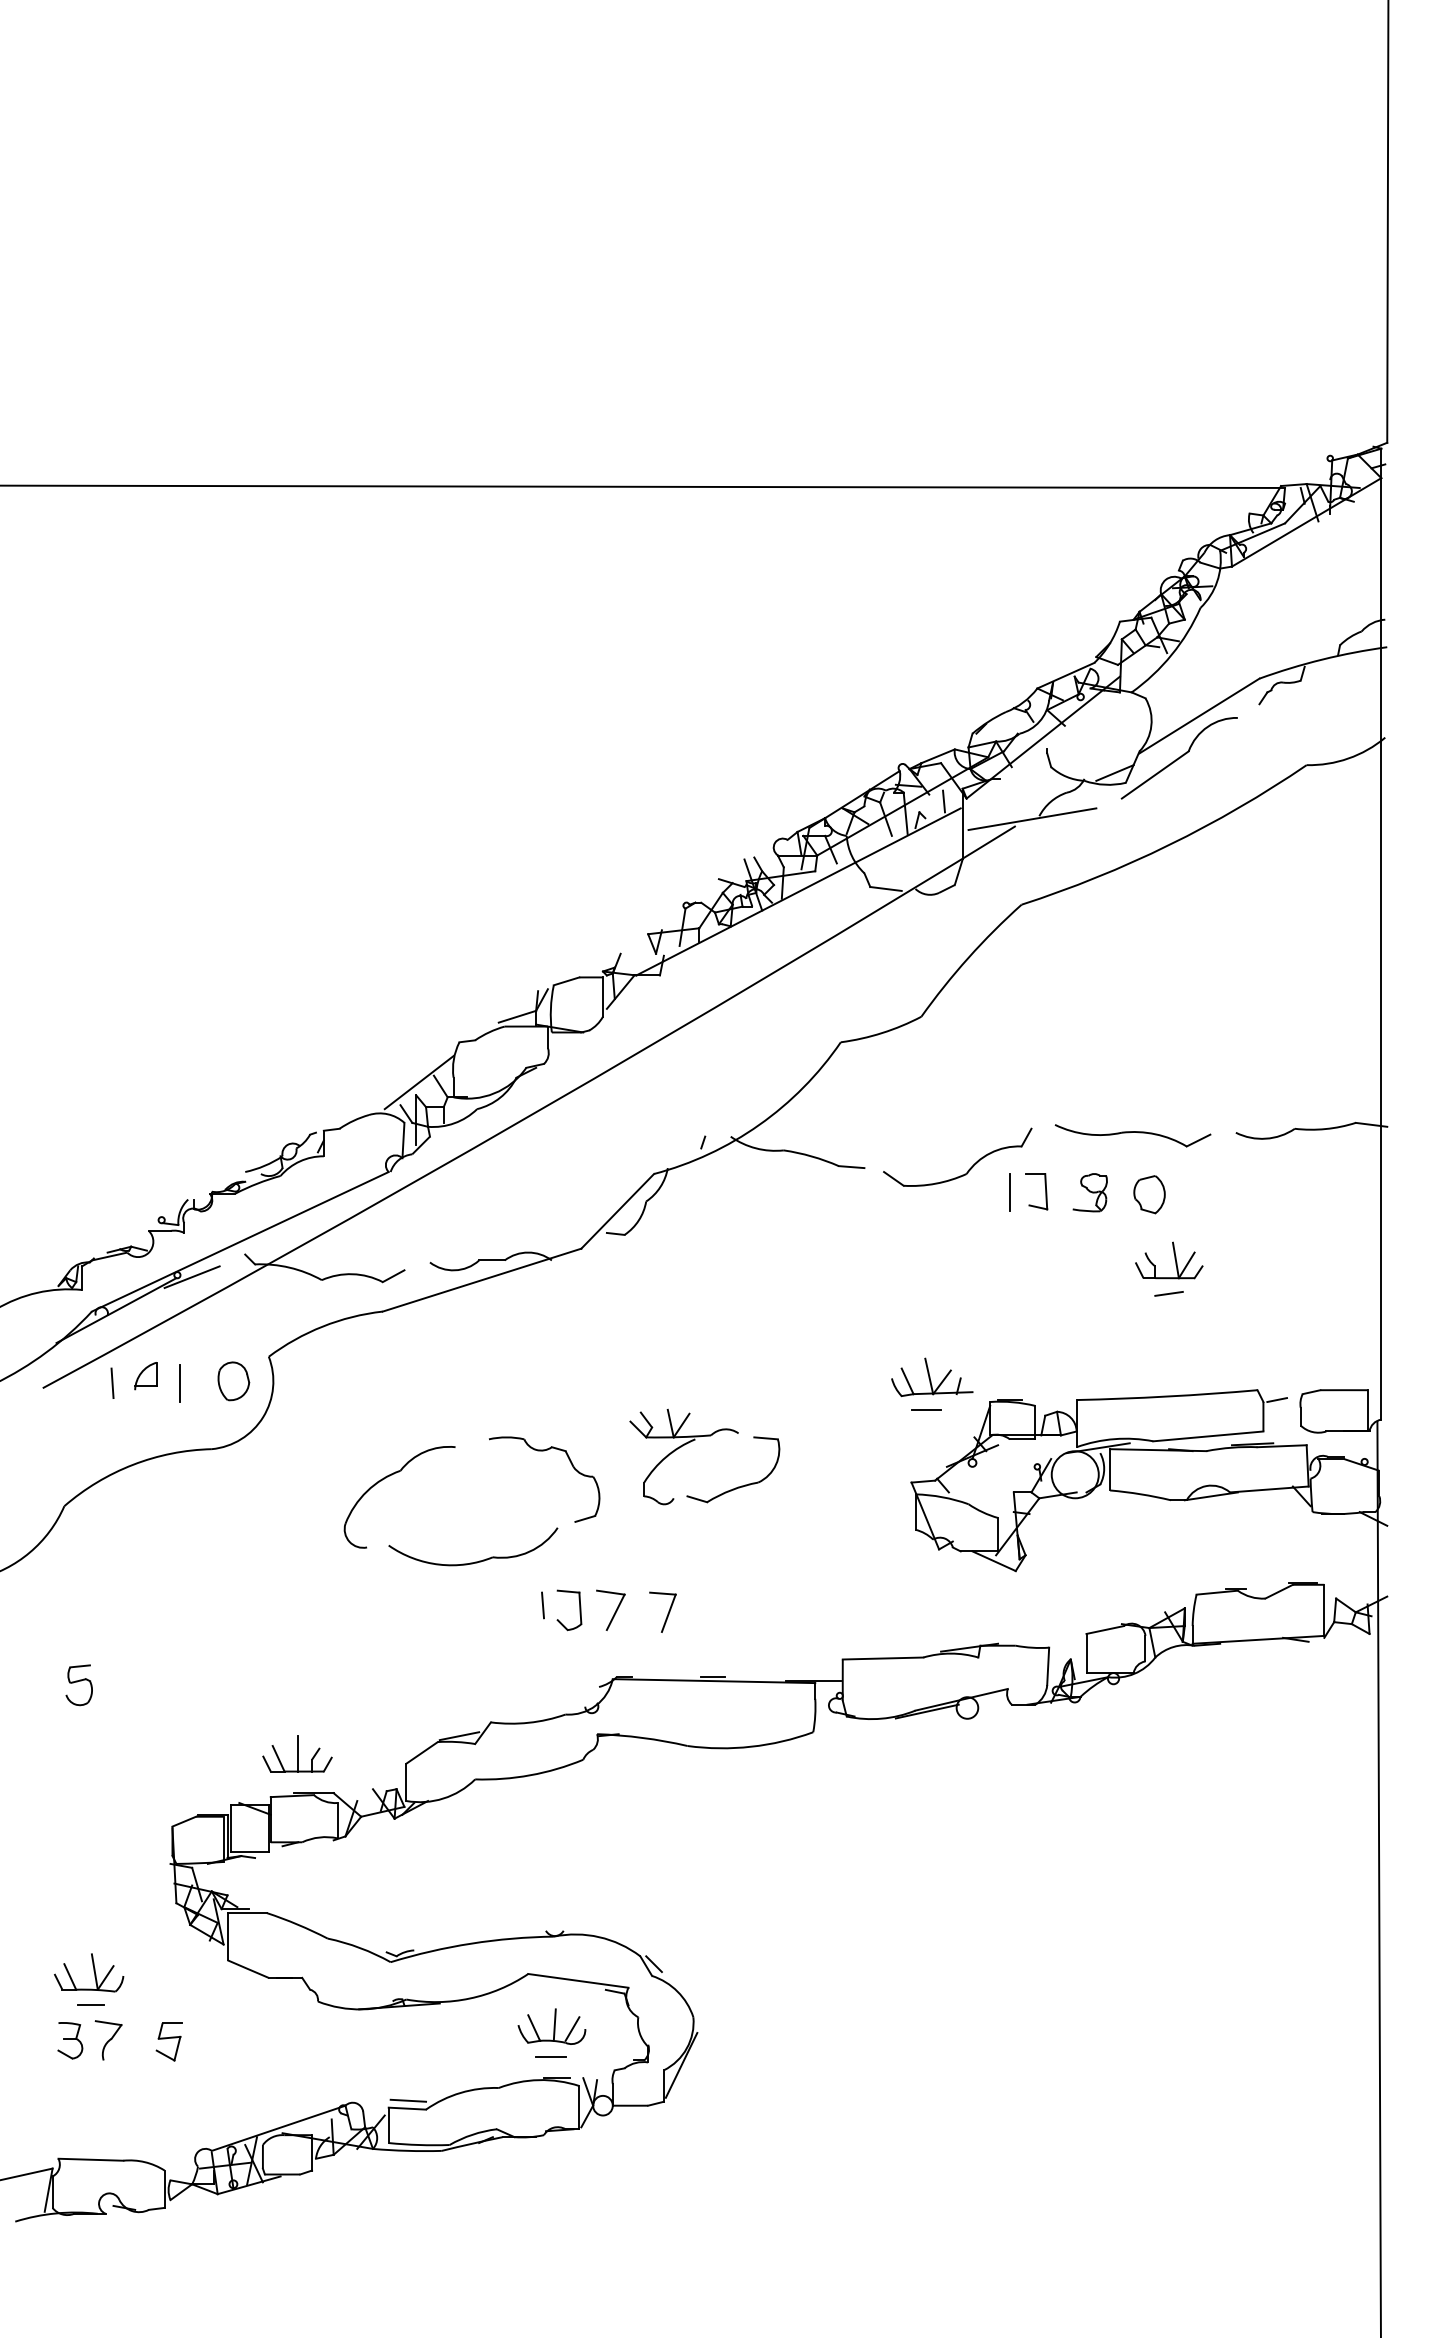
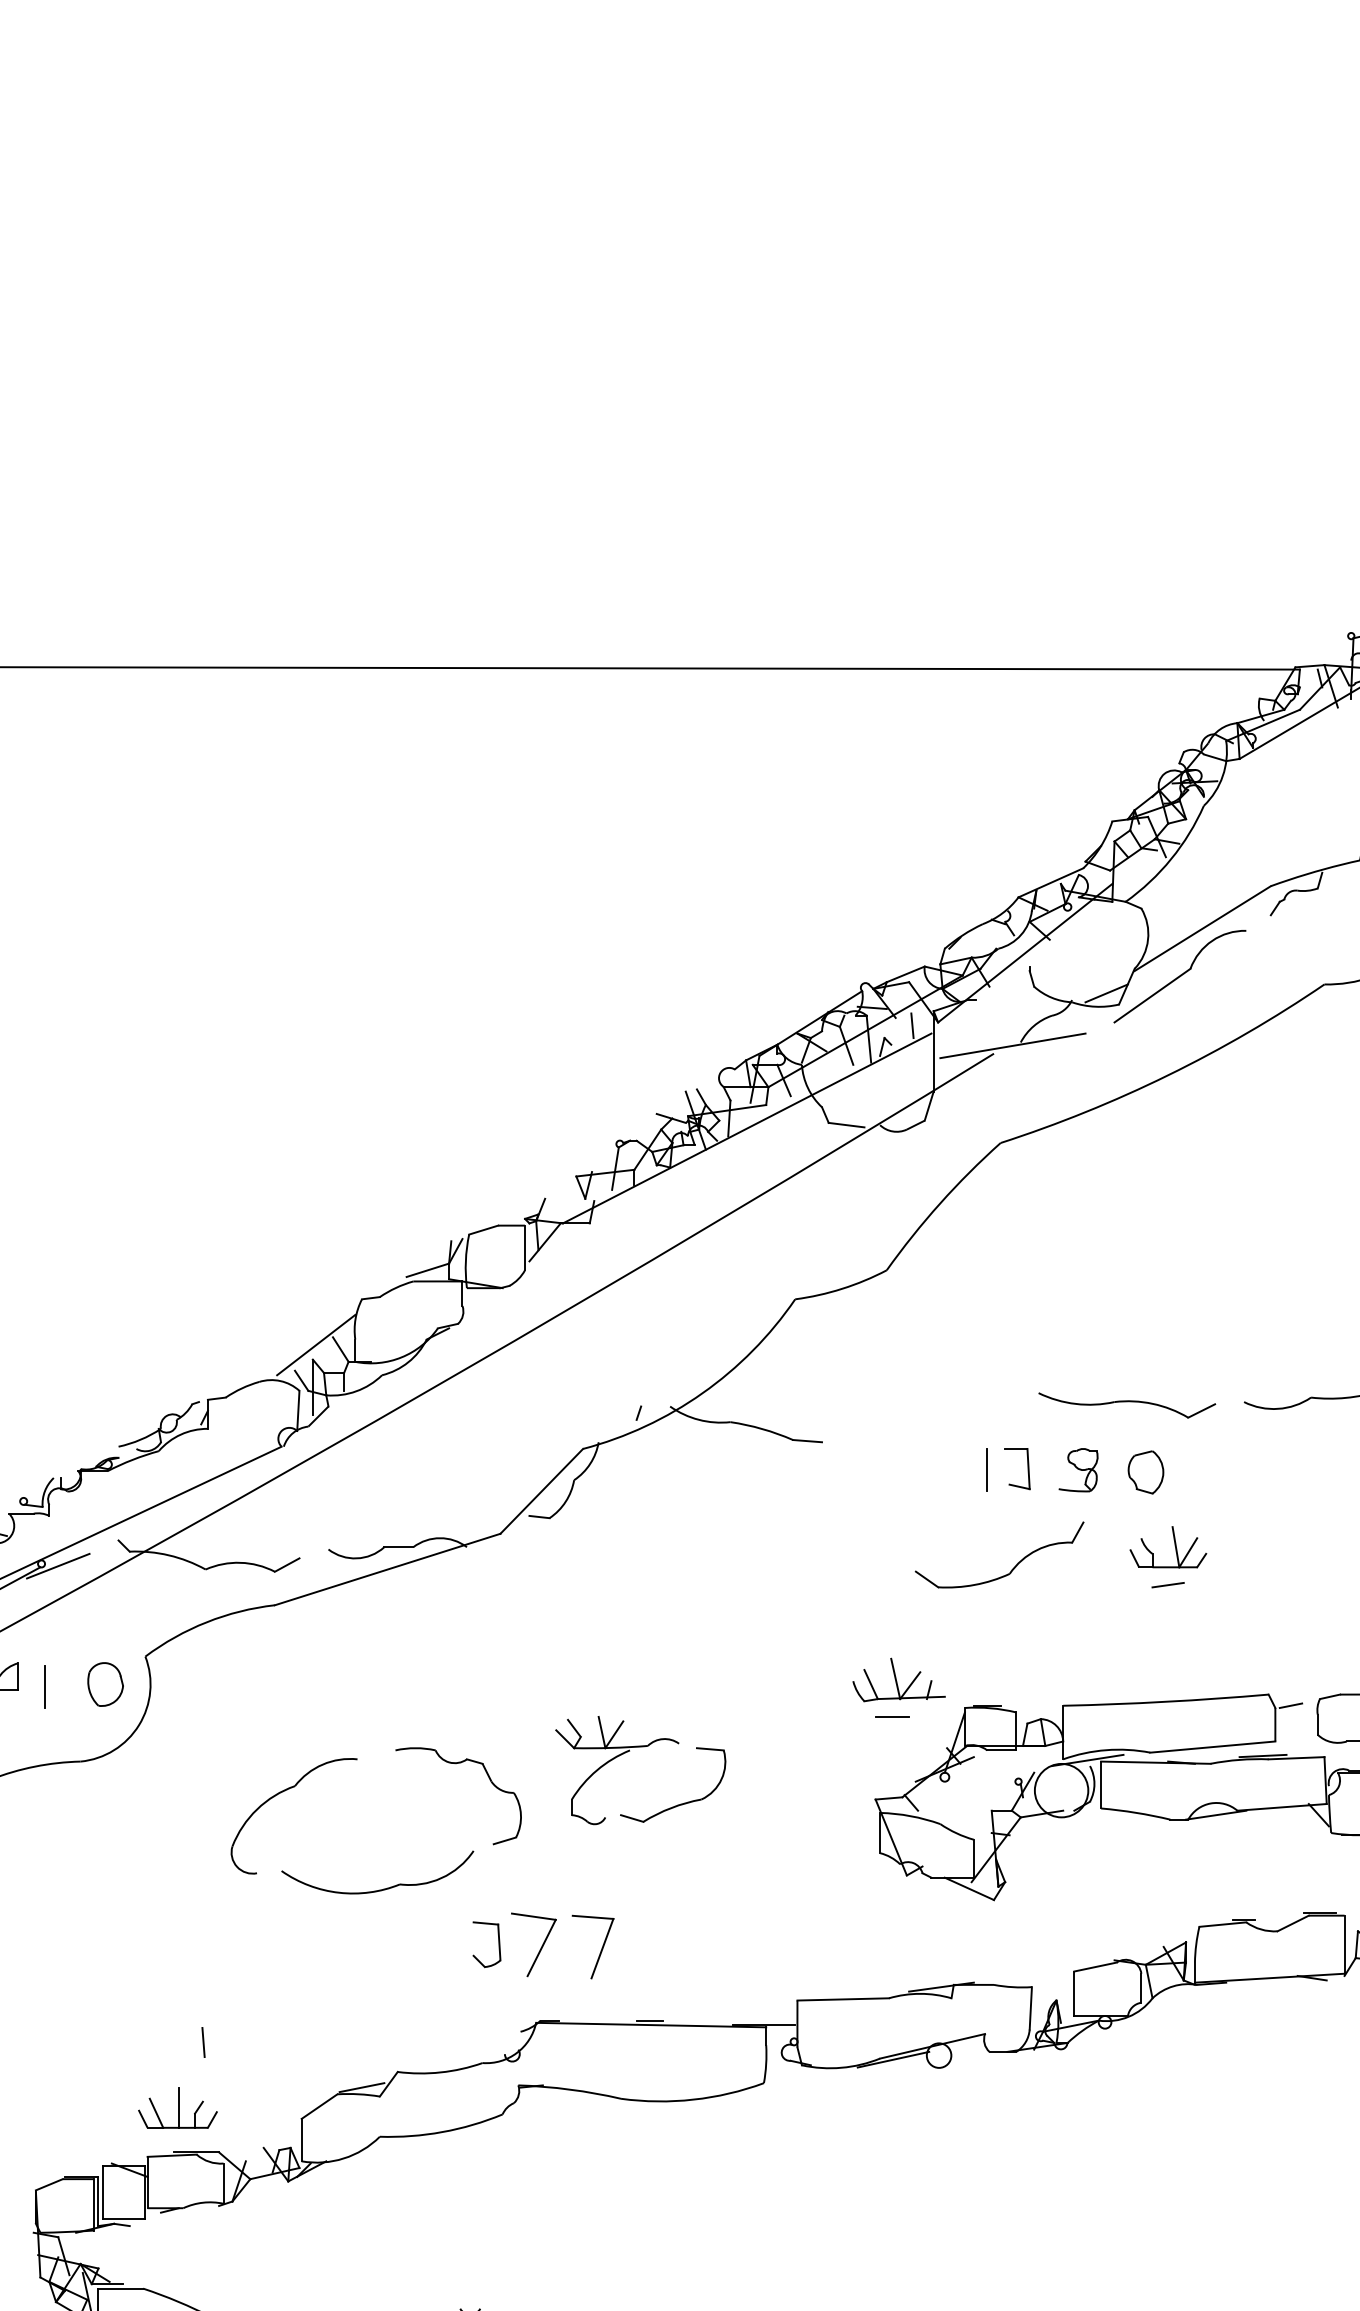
part: (969, 1168) -> (1013, 1567), moved
line: (542, 1605) -> (202, 2042), moved
part: (610, 1609) -> (533, 1943), size x1.4
part: (662, 1611) -> (592, 1945), size x1.4

